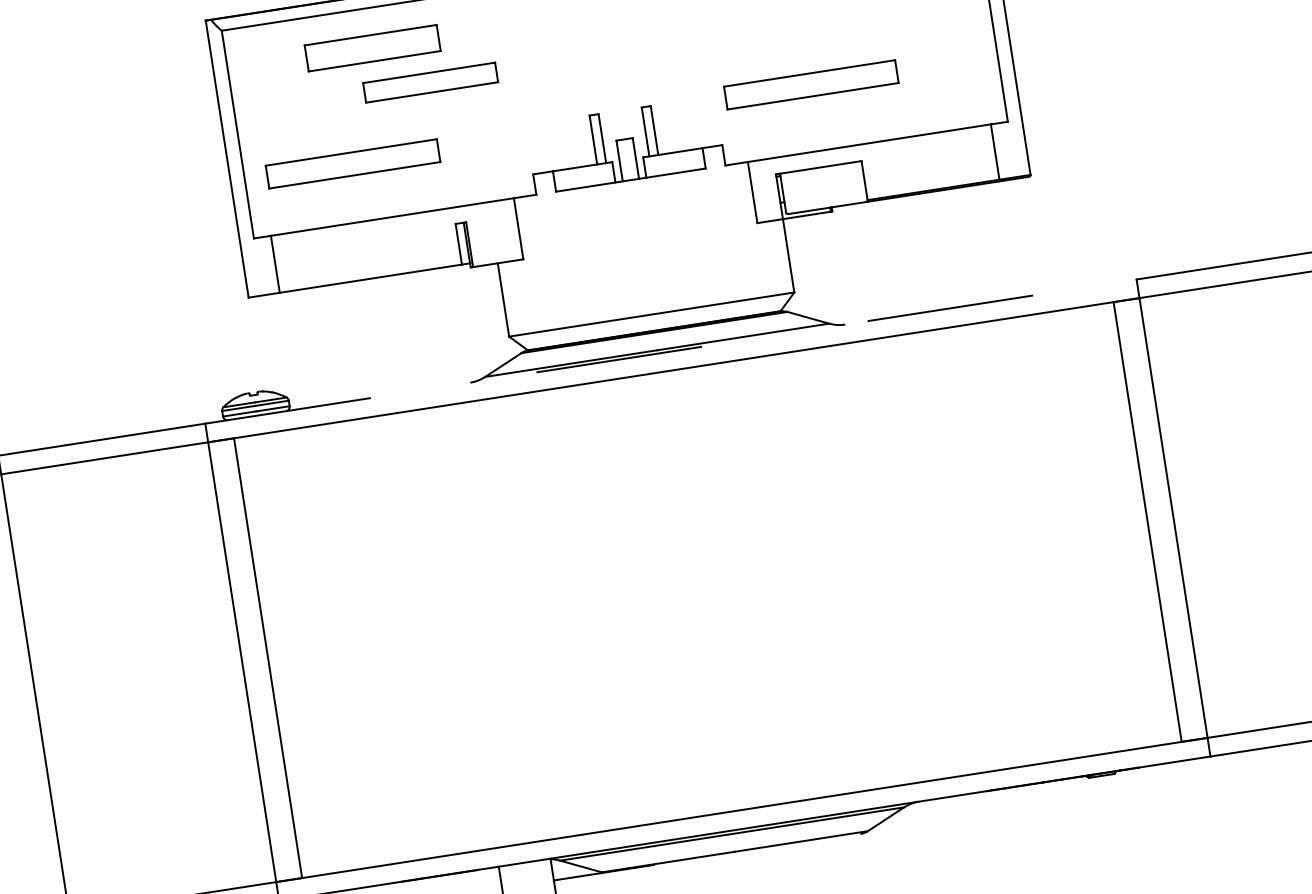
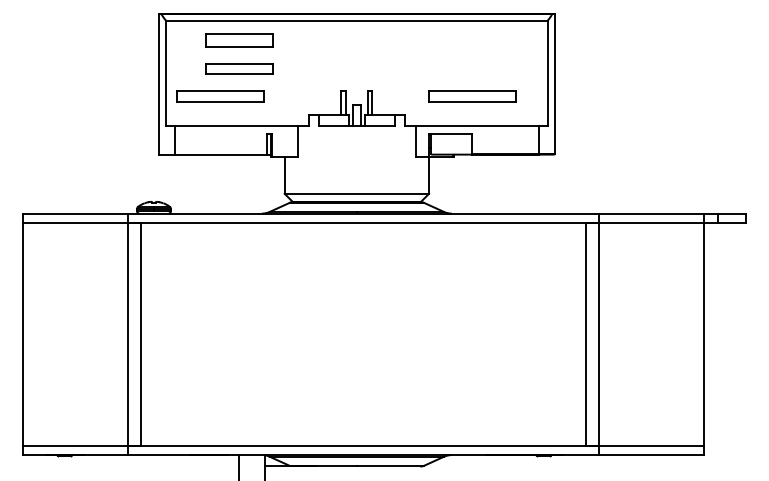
part: (430, 81) -> (239, 68), moved
part: (811, 84) -> (472, 96), moved
line: (670, 351) -> (363, 213), dashed -> solid

